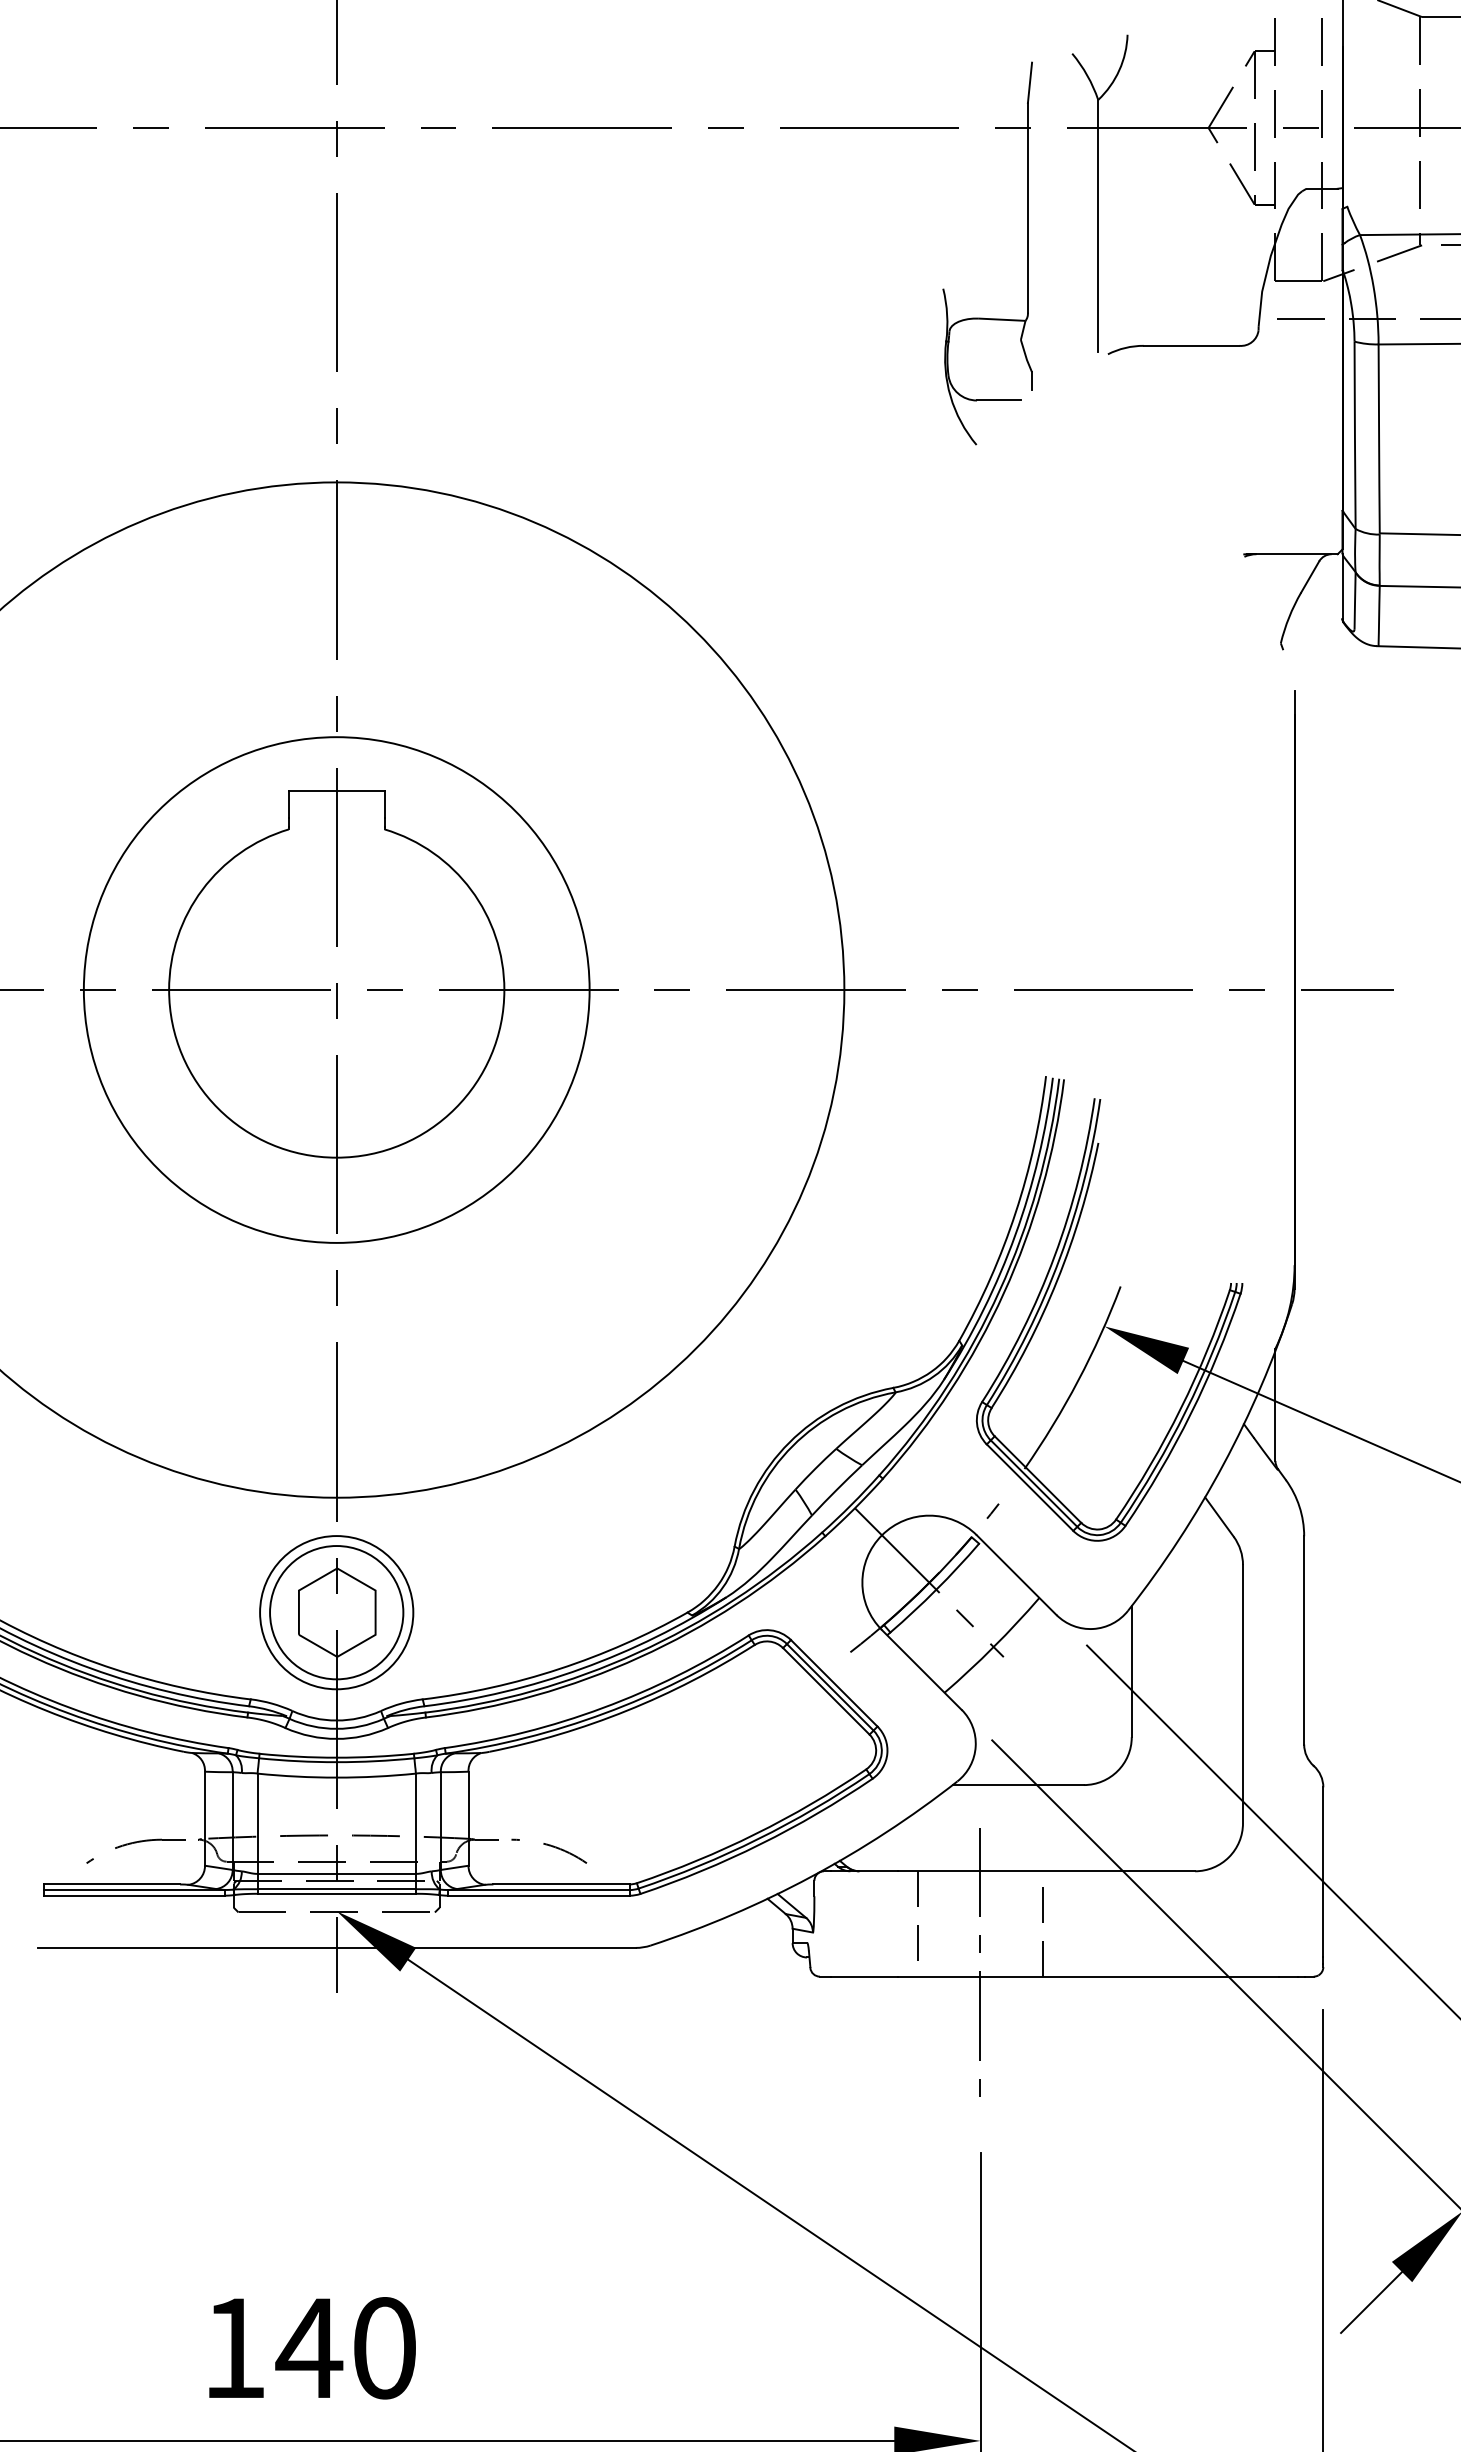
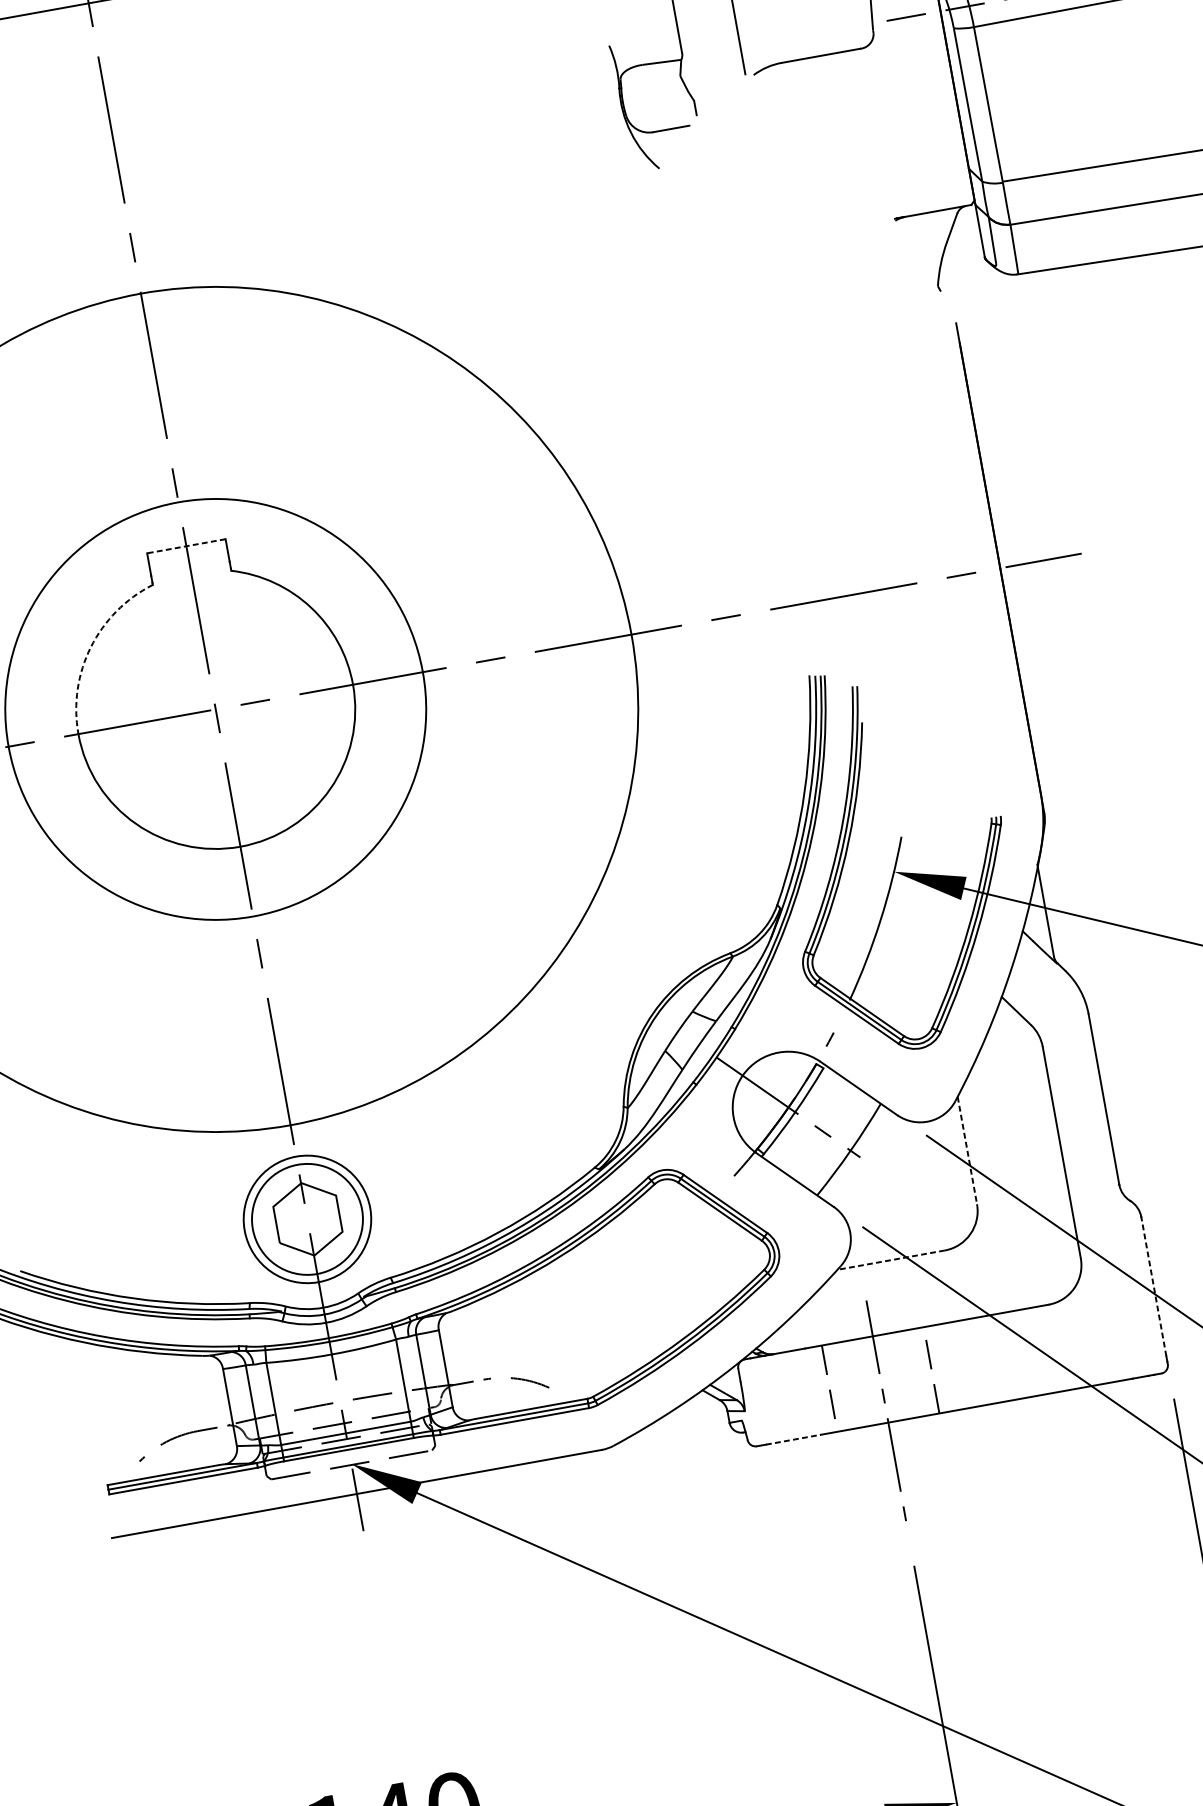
line: (336, 790) -> (186, 546), solid -> dashed
arc: (202, 889) -> (90, 646), solid -> dashed
line: (1131, 1671) -> (967, 1150), solid -> dashed
line: (1018, 1785) -> (891, 1260), solid -> dashed
line: (1323, 1871) -> (1153, 1285), solid -> dashed
line: (864, 1976) -> (793, 1439), solid -> dashed

